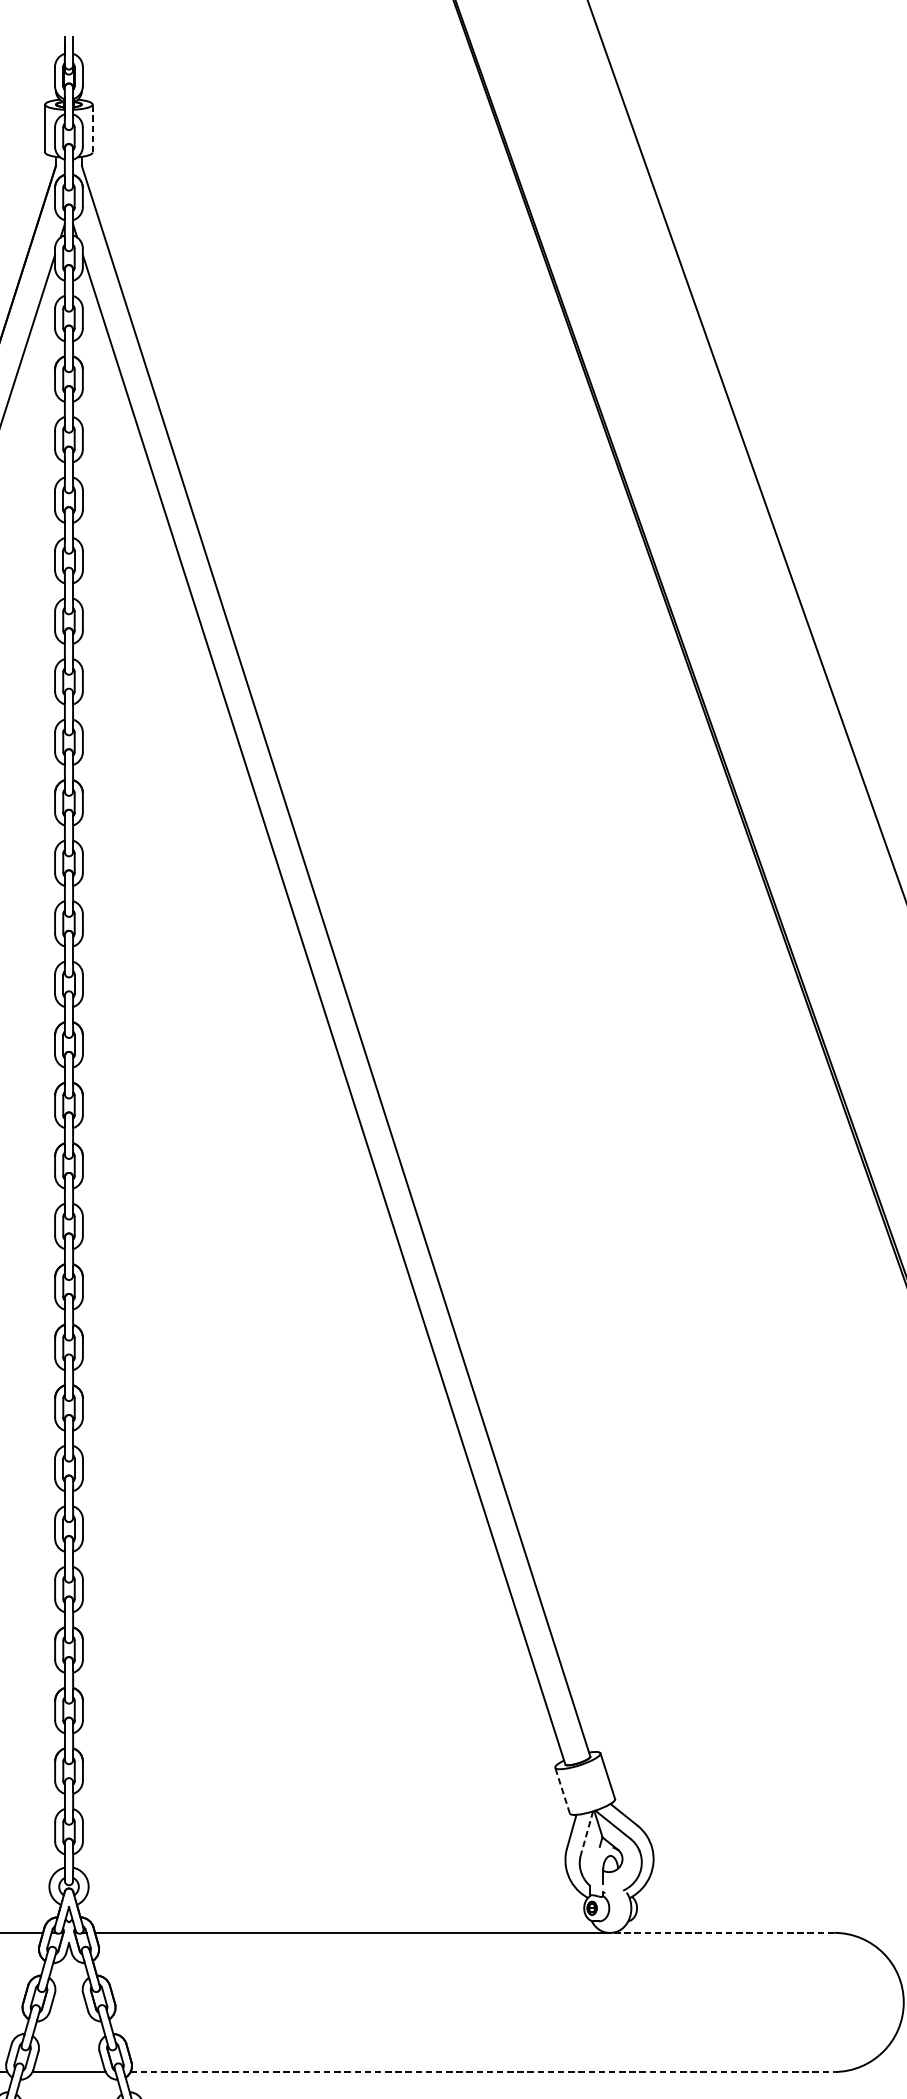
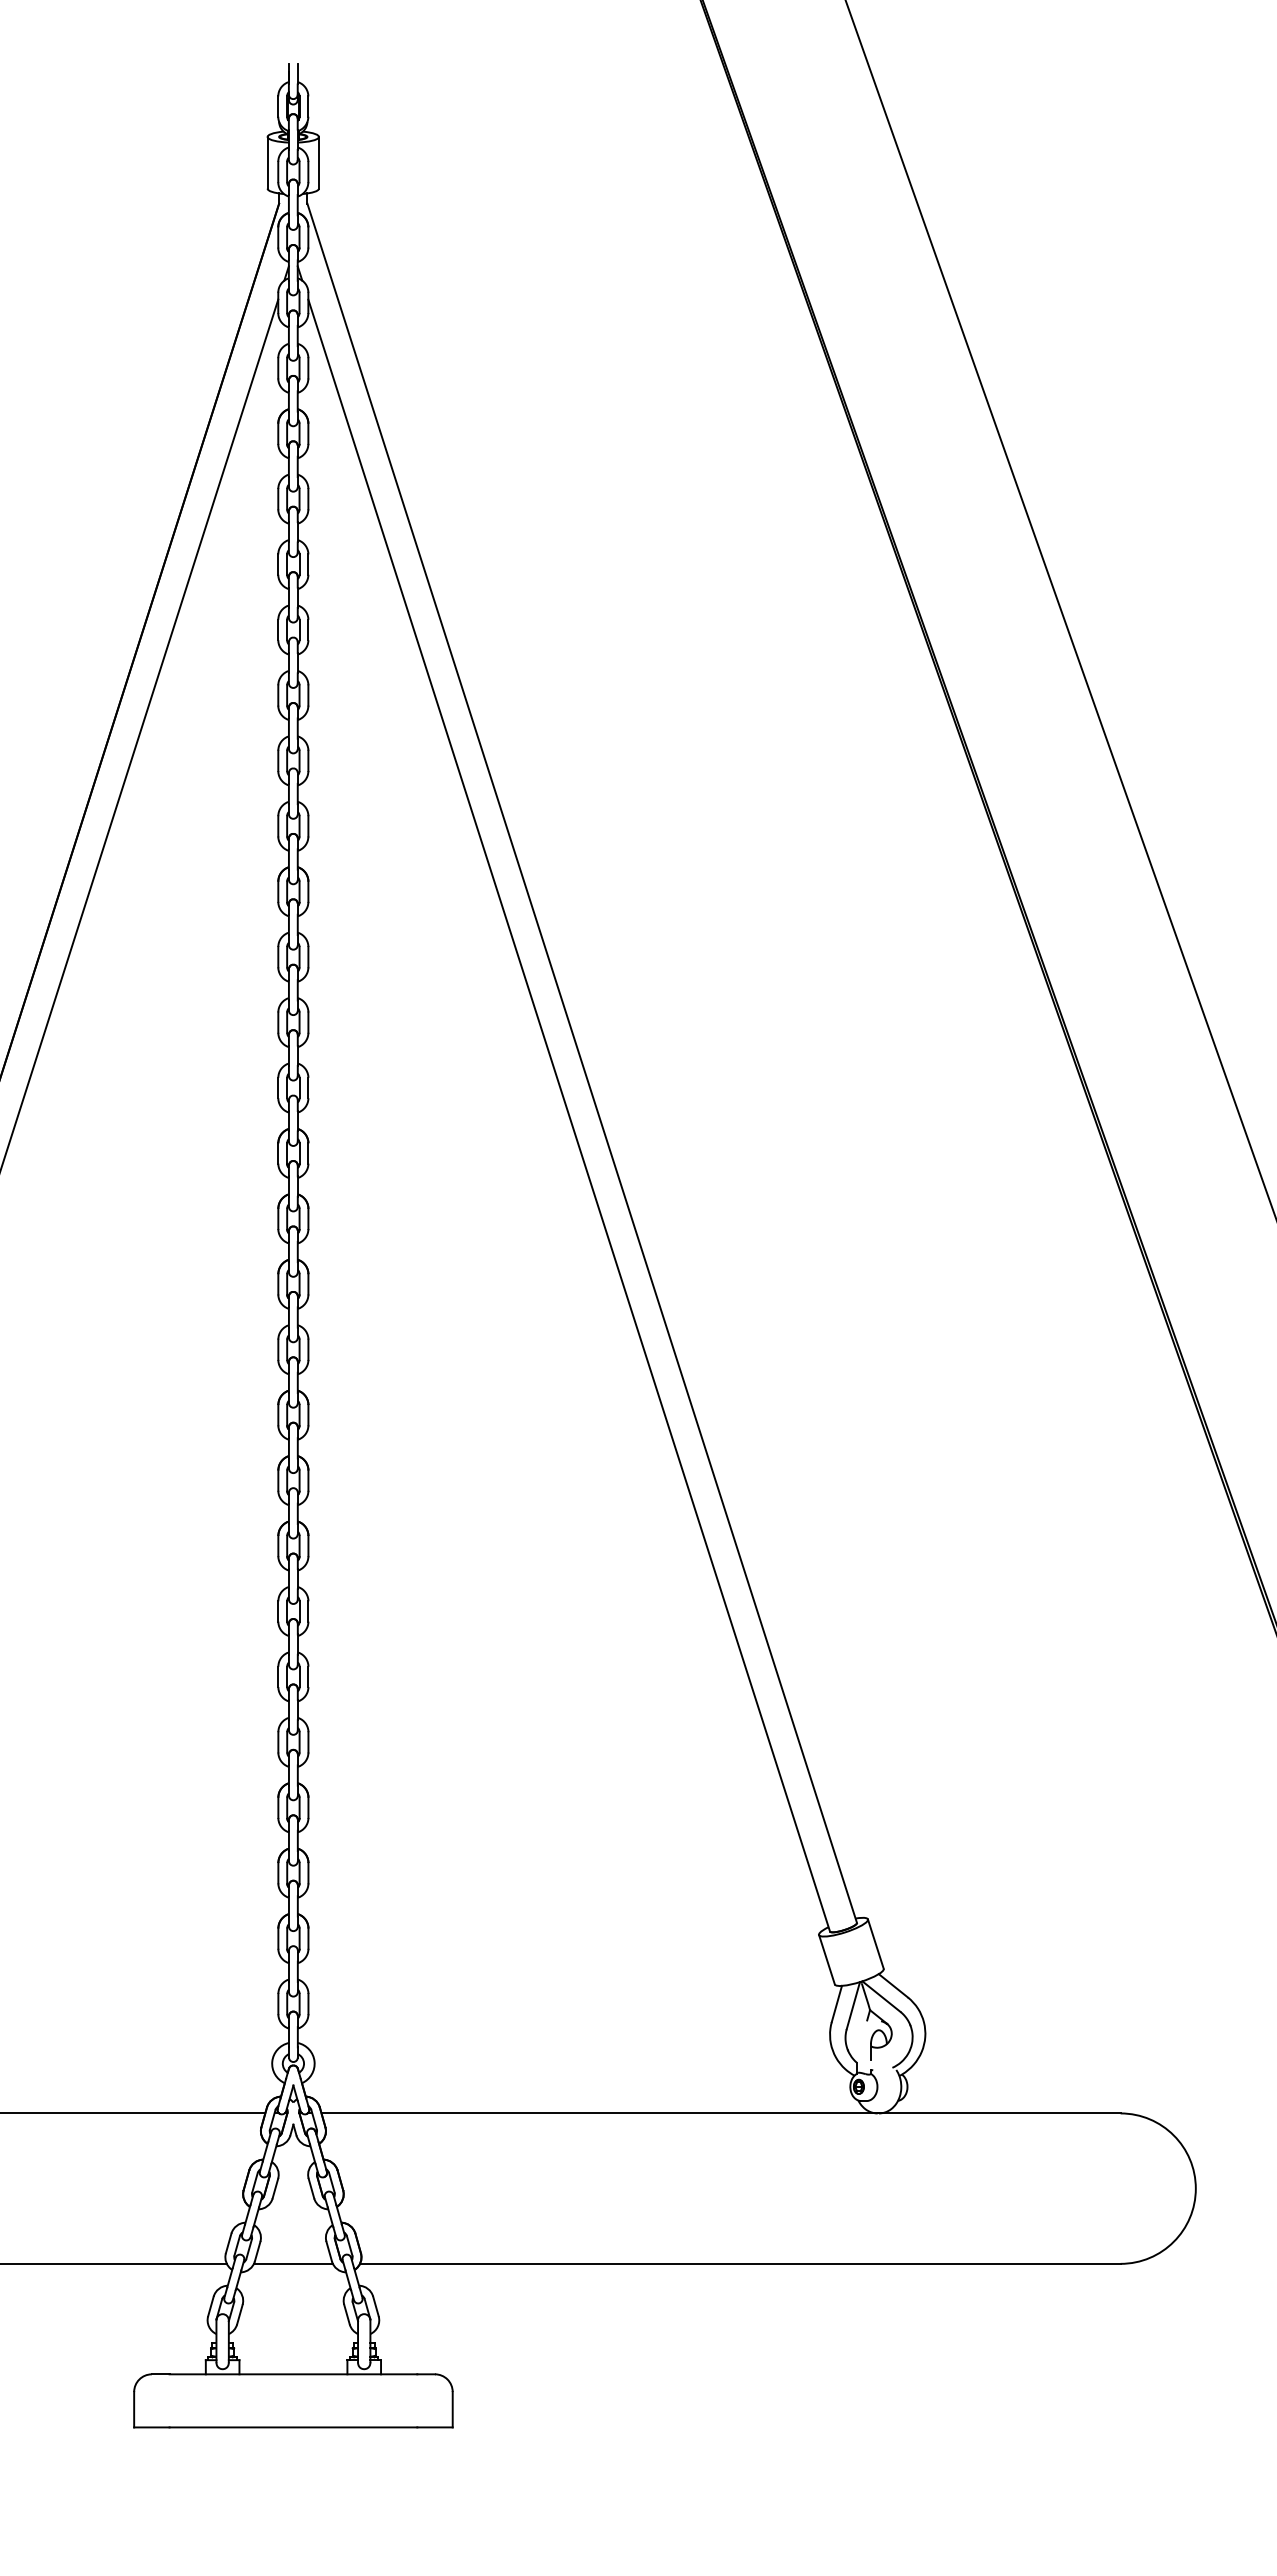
line: (92, 128) -> (318, 162), dashed -> solid
line: (562, 1790) -> (826, 1959), dashed -> solid
line: (587, 1833) -> (853, 2006), dashed -> solid
line: (722, 1932) -> (999, 2113), dashed -> solid
line: (482, 2071) -> (740, 2263), dashed -> solid

